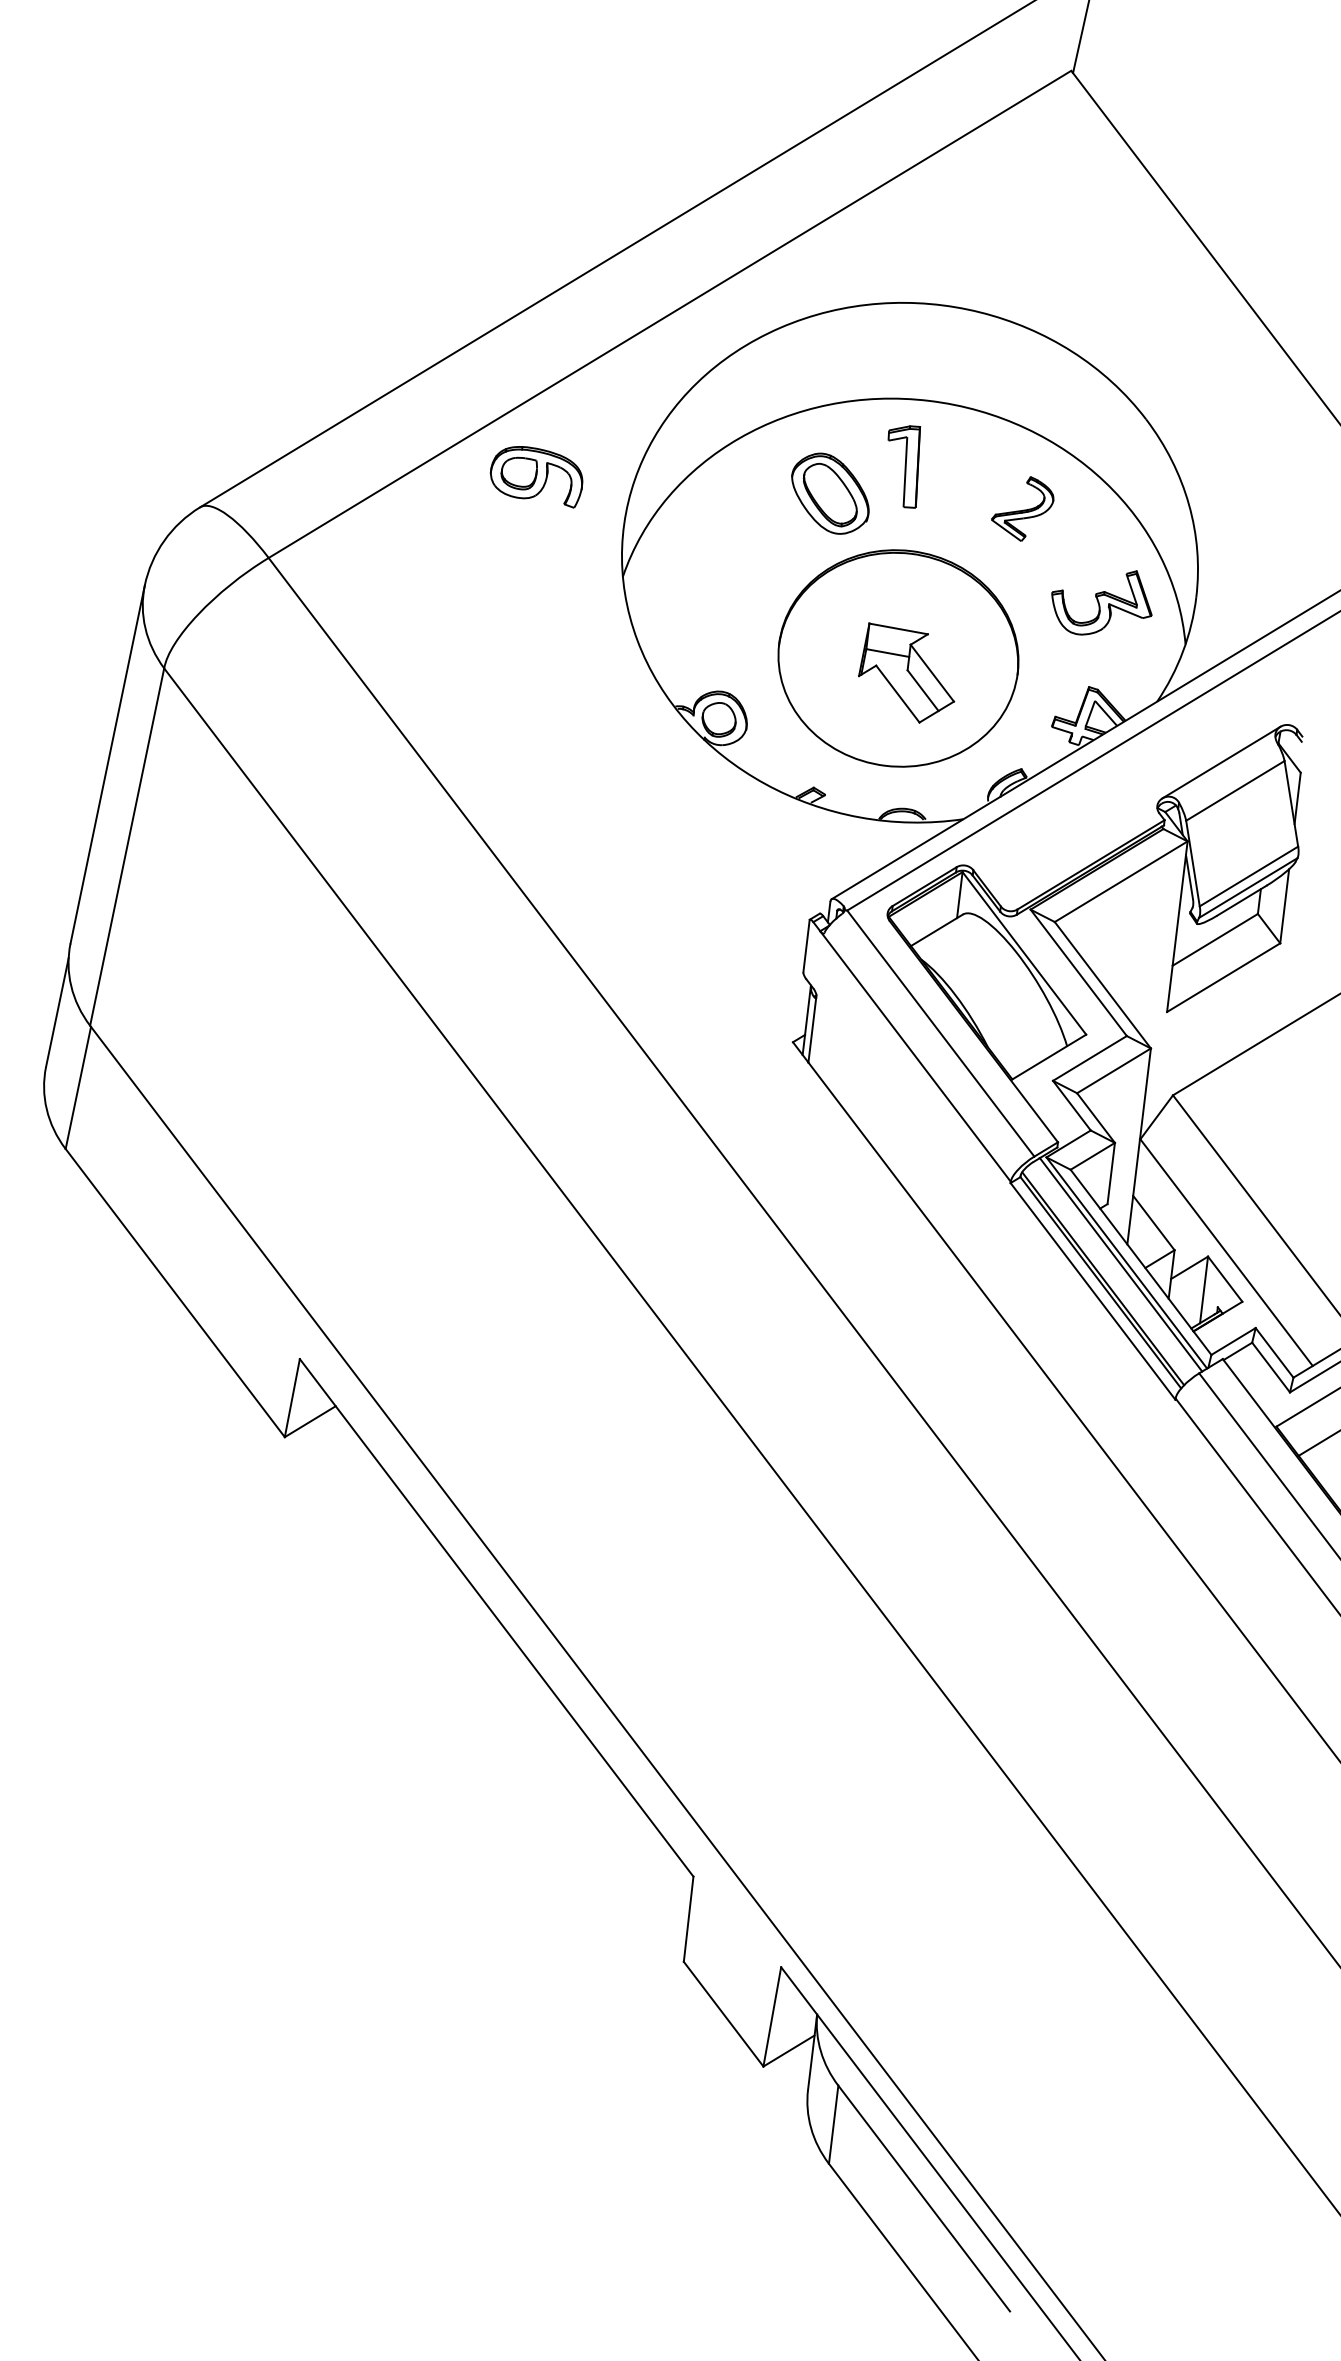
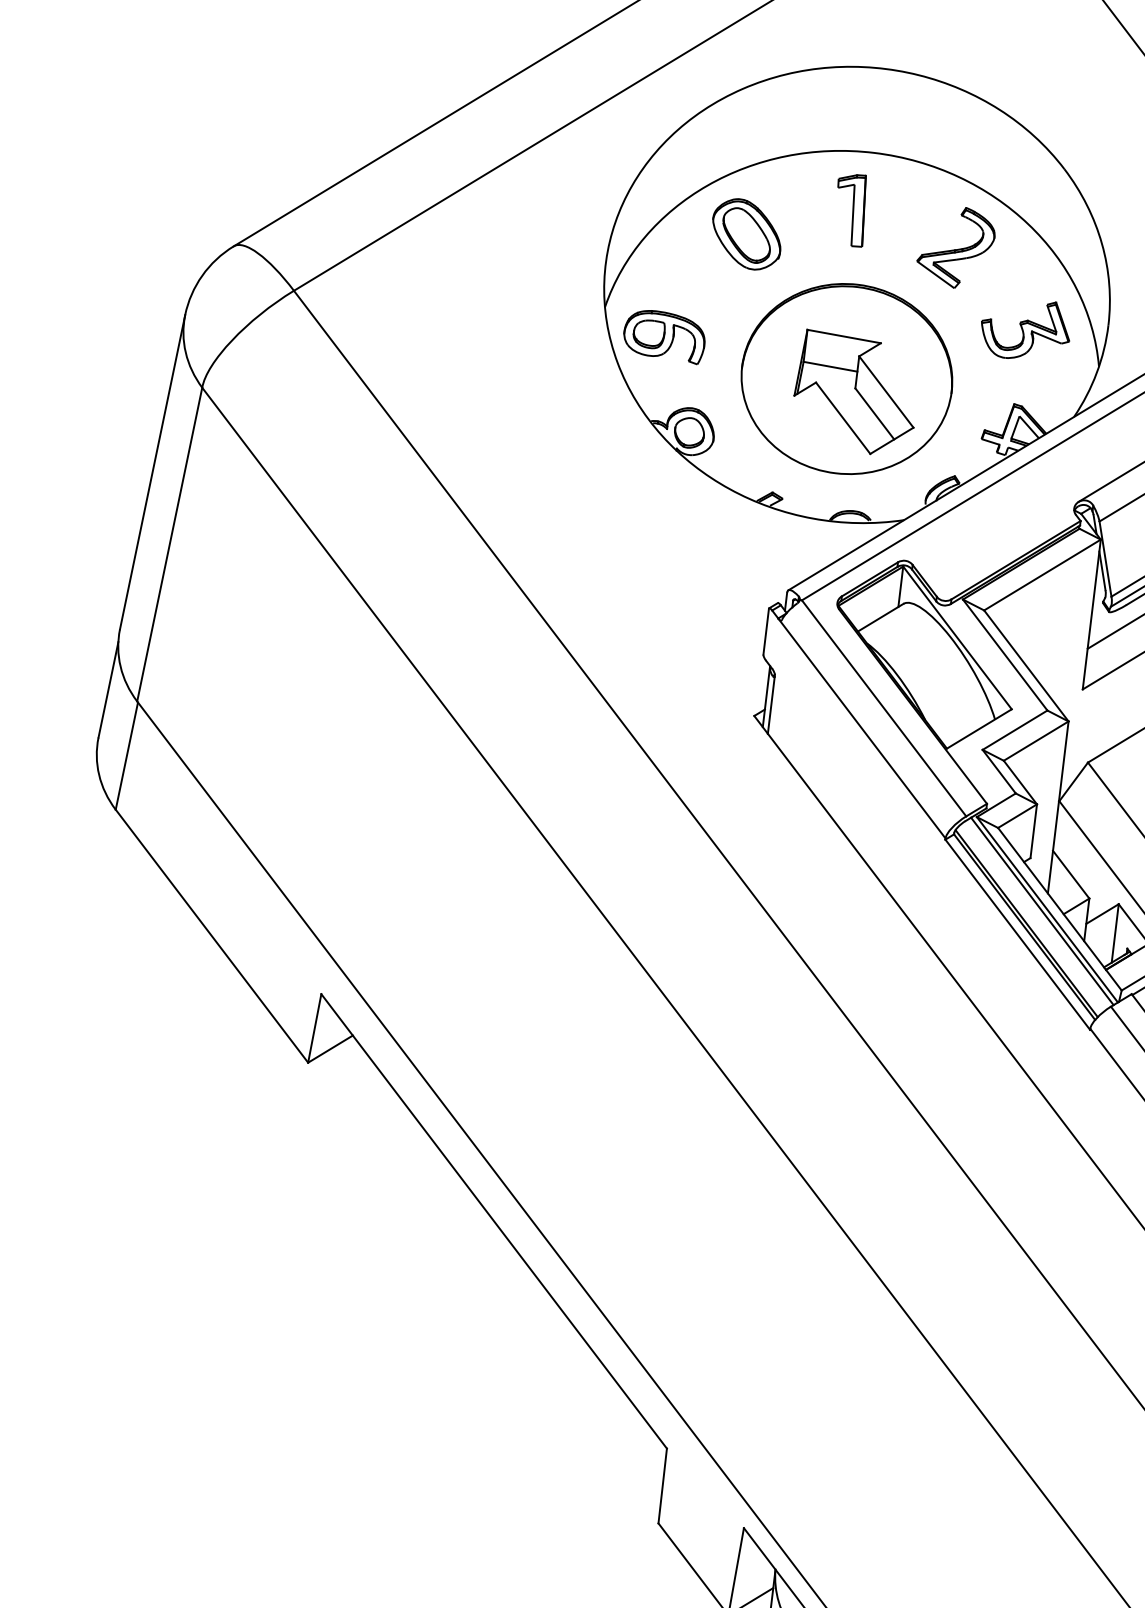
part: (536, 477) -> (664, 337), moved
part: (830, 493) -> (746, 234), moved
part: (1022, 508) -> (955, 247), size x1.43
part: (906, 672) -> (853, 391), size x1.43

